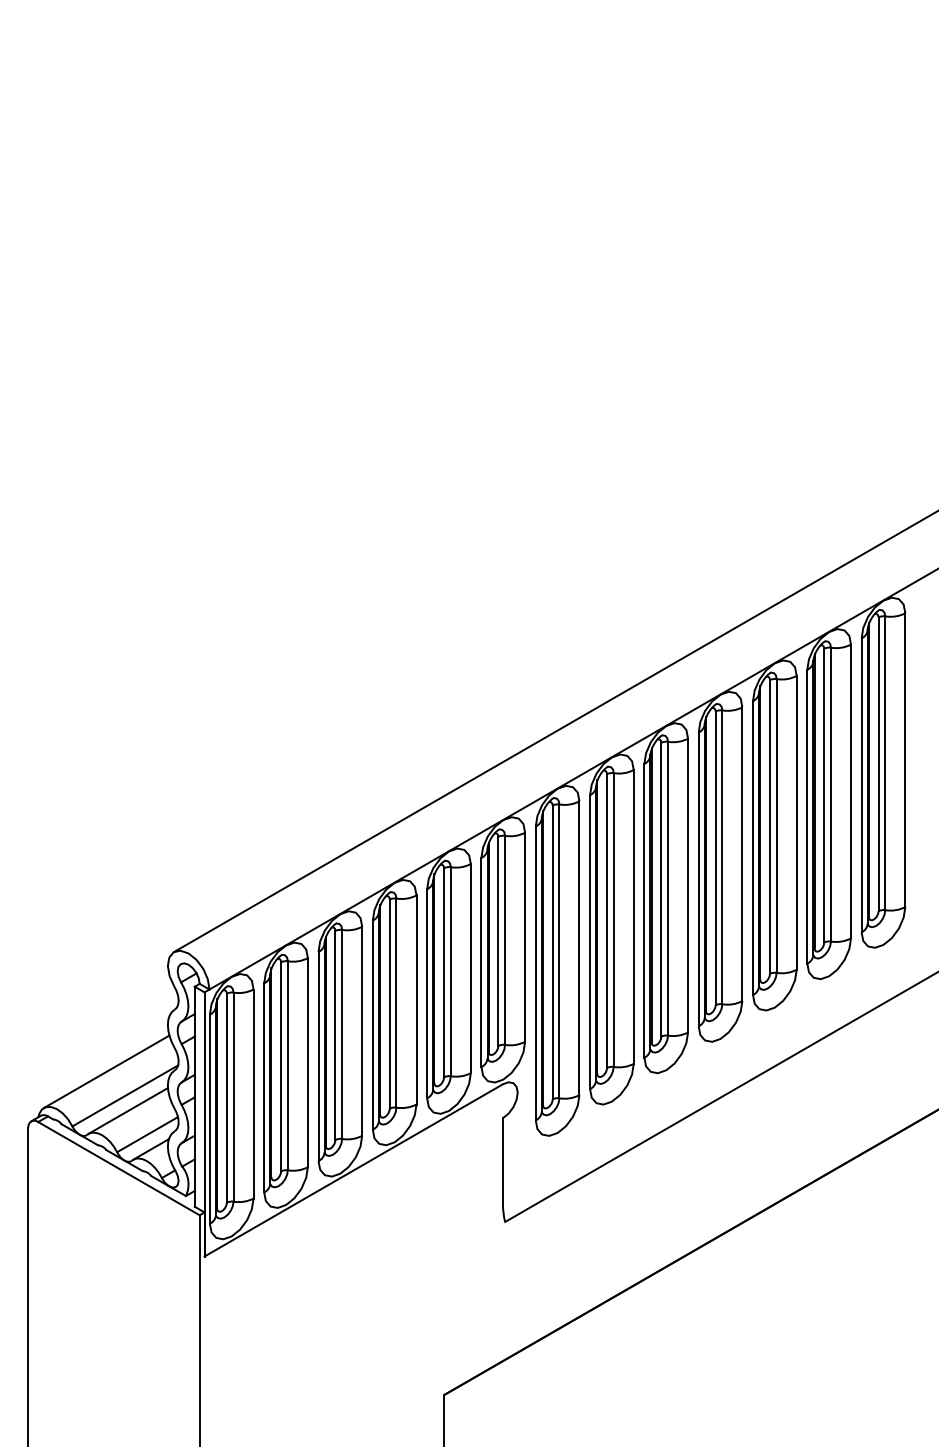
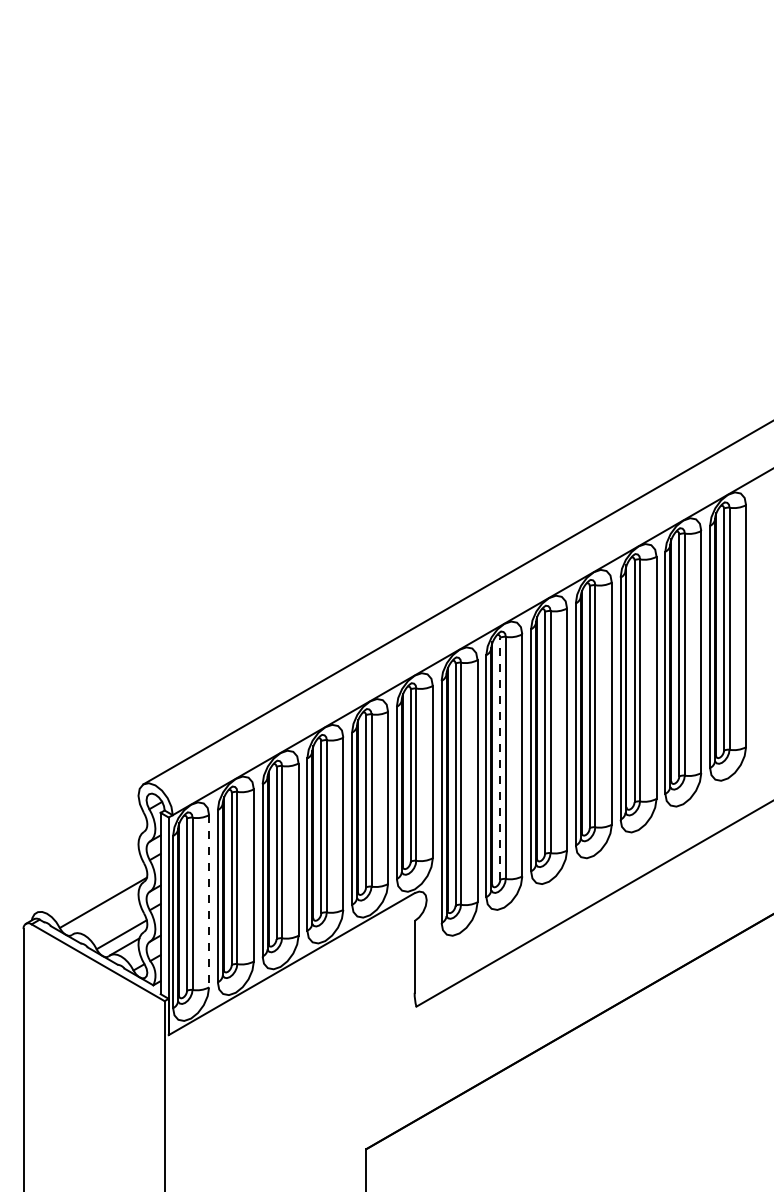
line: (607, 921) -> (500, 759), solid -> dashed
line: (106, 1071) -> (87, 882), removed
line: (253, 1094) -> (209, 901), solid -> dashed
line: (127, 1110) -> (105, 914), removed

